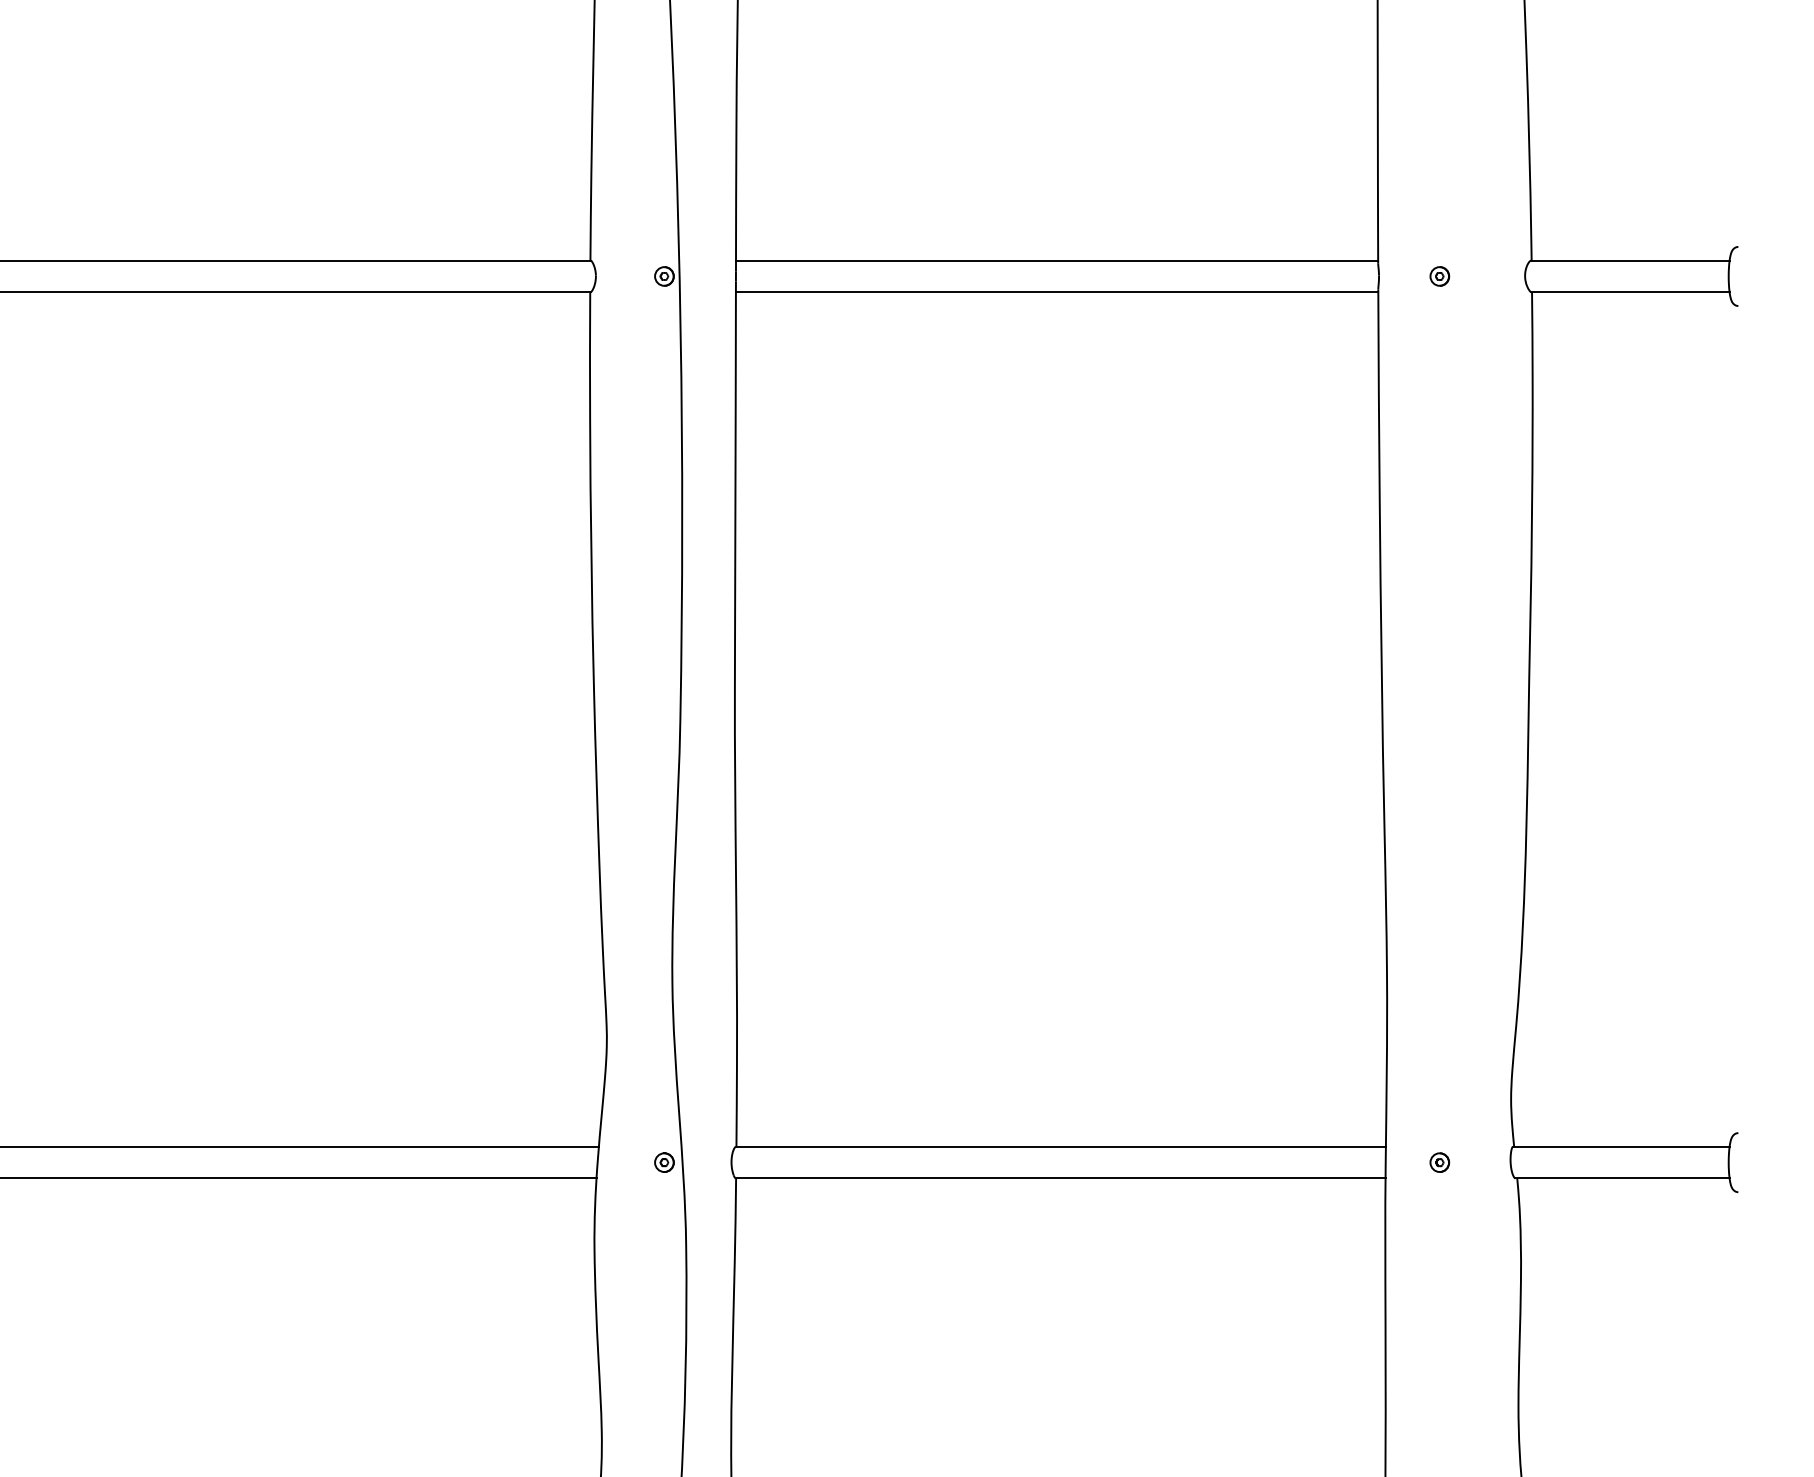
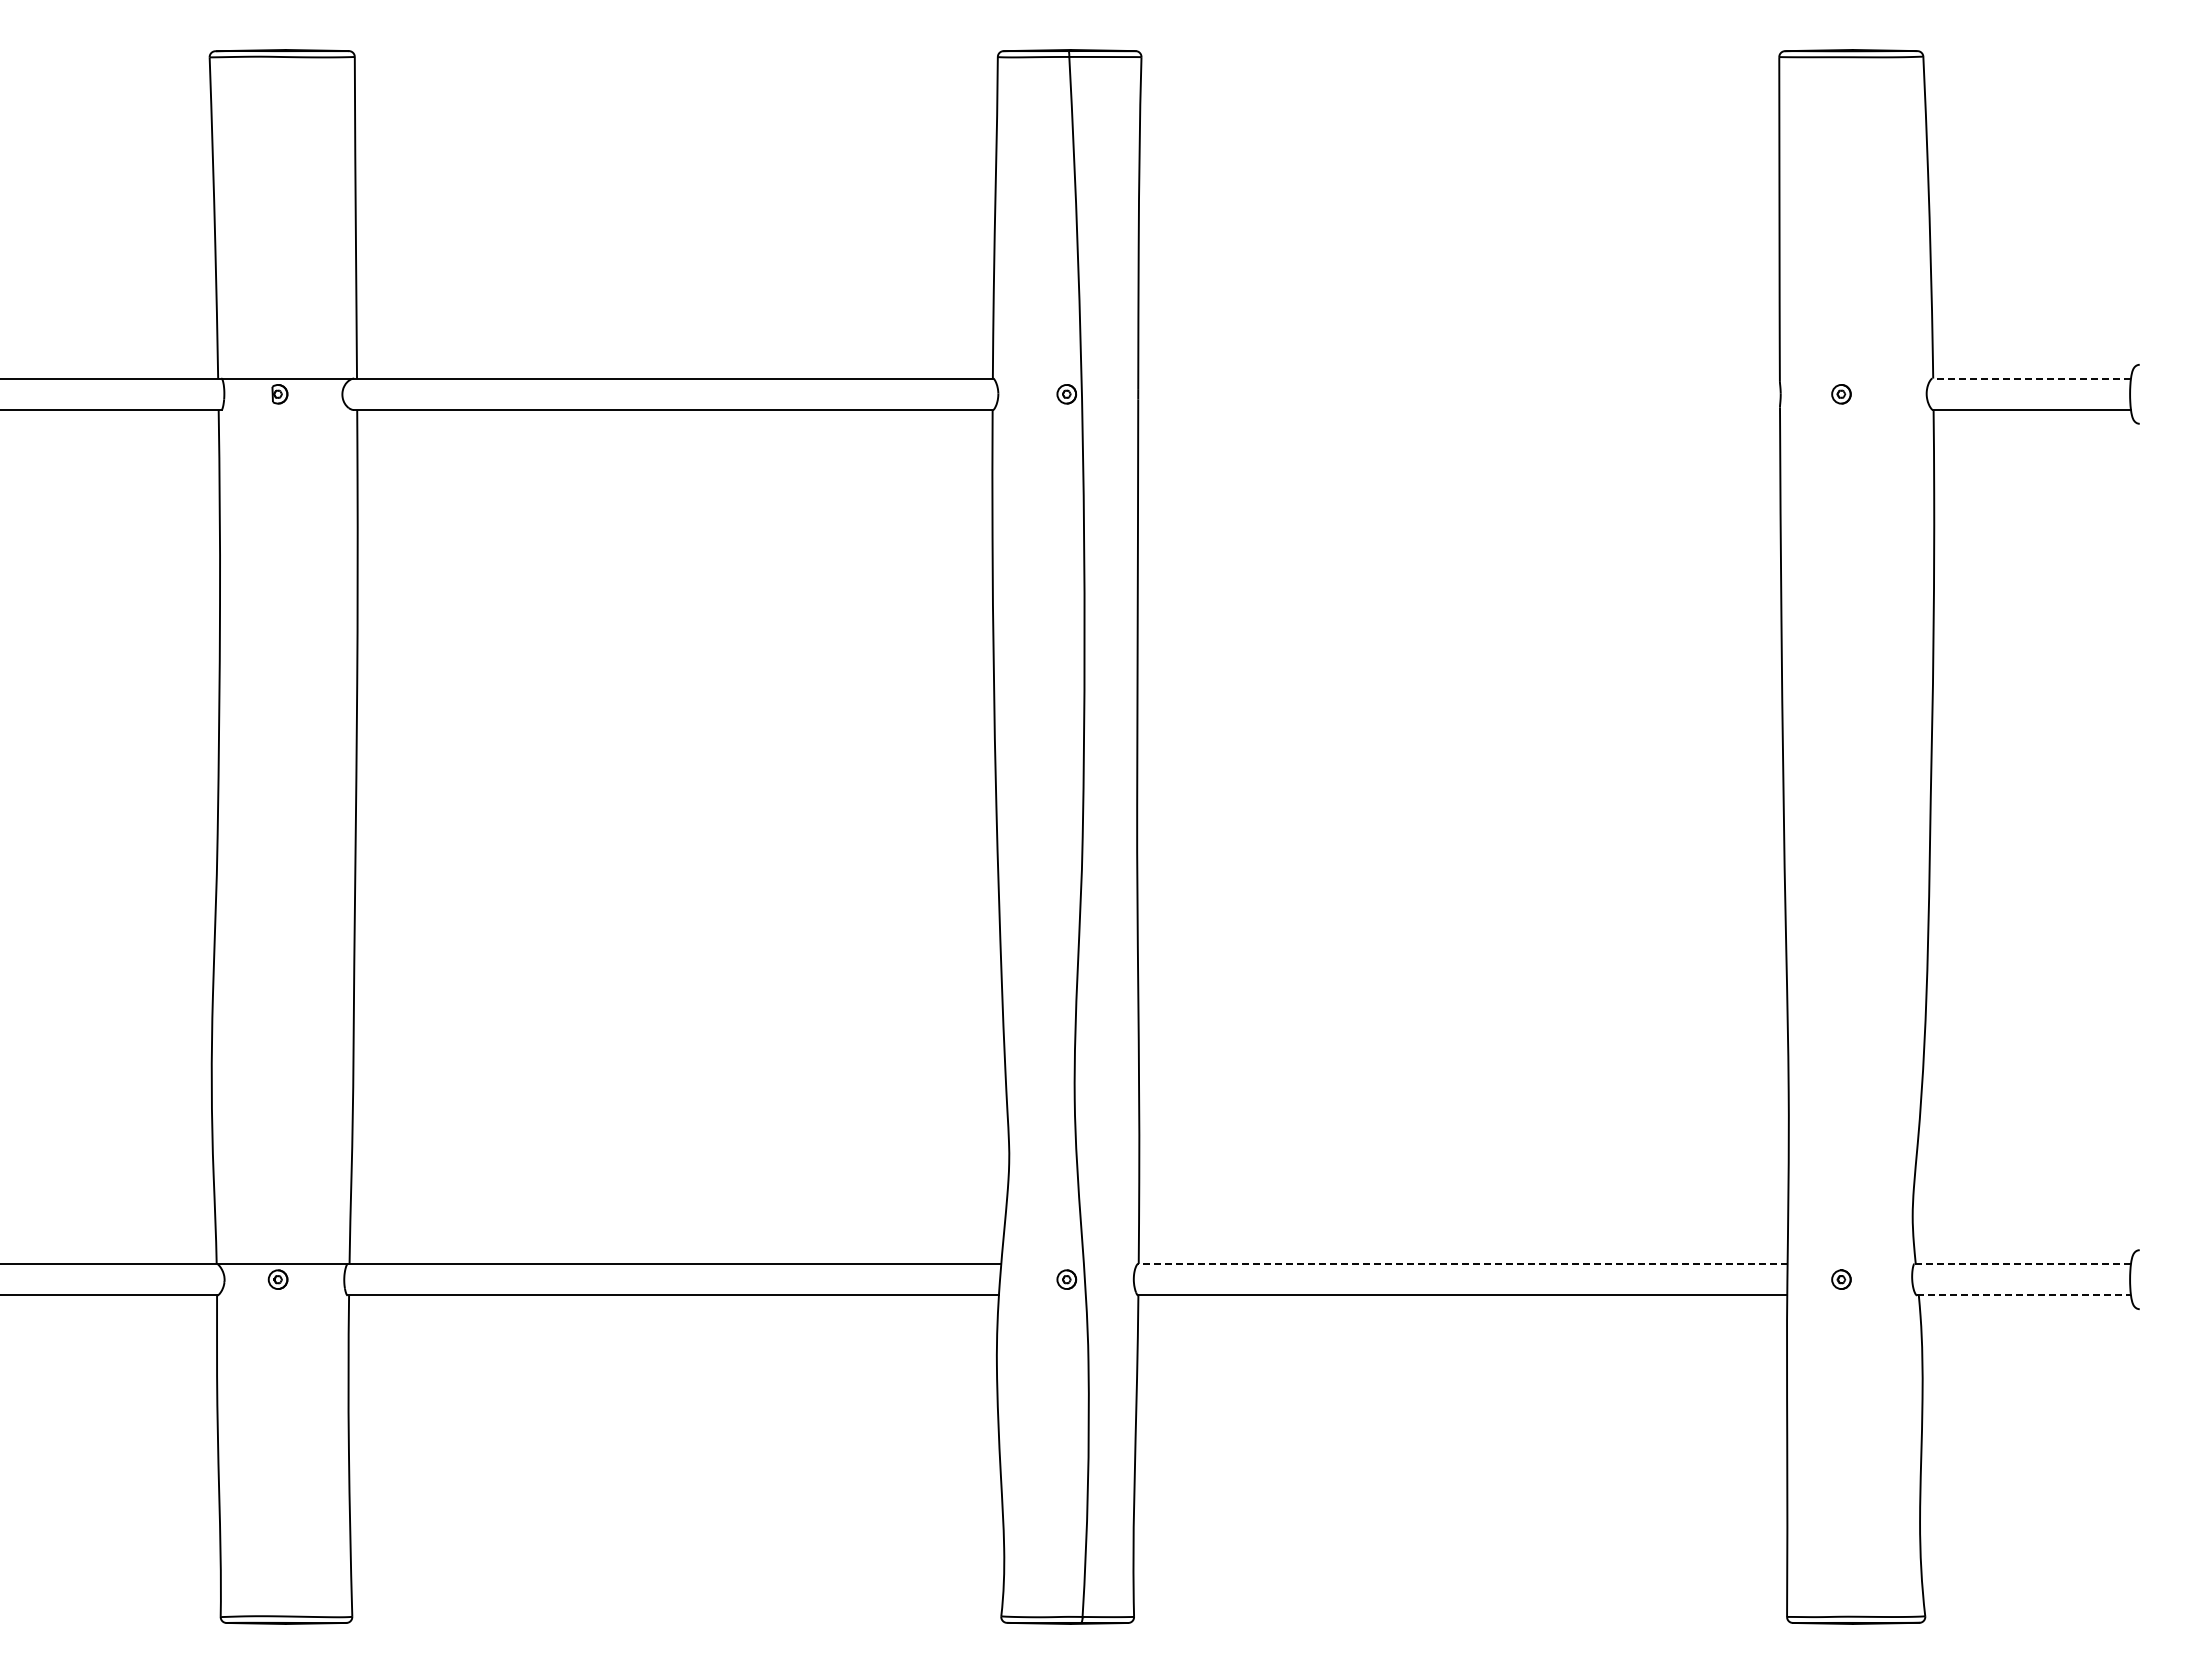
line: (1056, 260) -> (1458, 378), removed
line: (1630, 260) -> (2031, 378), solid -> dashed
line: (1057, 292) -> (1459, 410), removed
line: (1060, 1146) -> (1462, 1263), solid -> dashed
line: (1621, 1146) -> (2022, 1263), solid -> dashed
line: (1623, 1178) -> (2024, 1295), solid -> dashed

